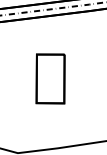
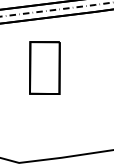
part: (50, 78) -> (44, 67), moved

